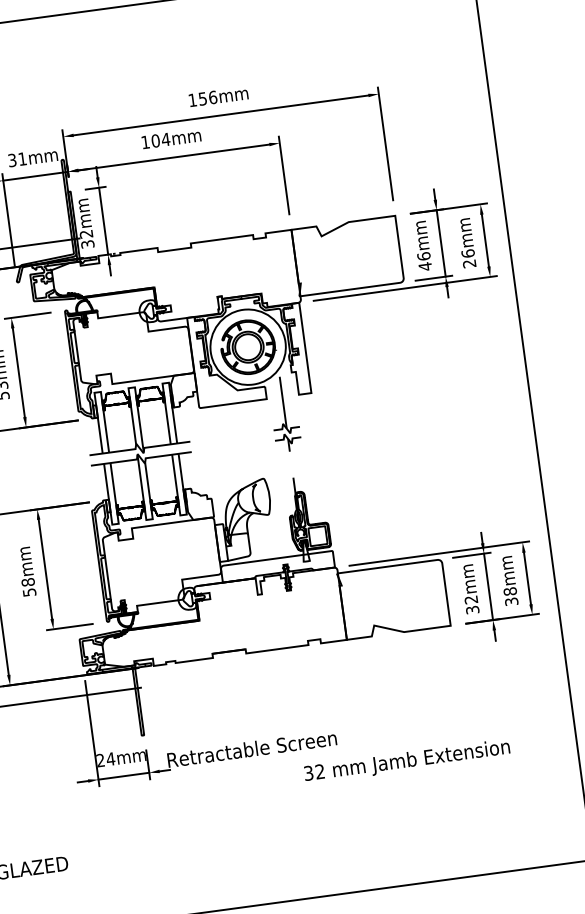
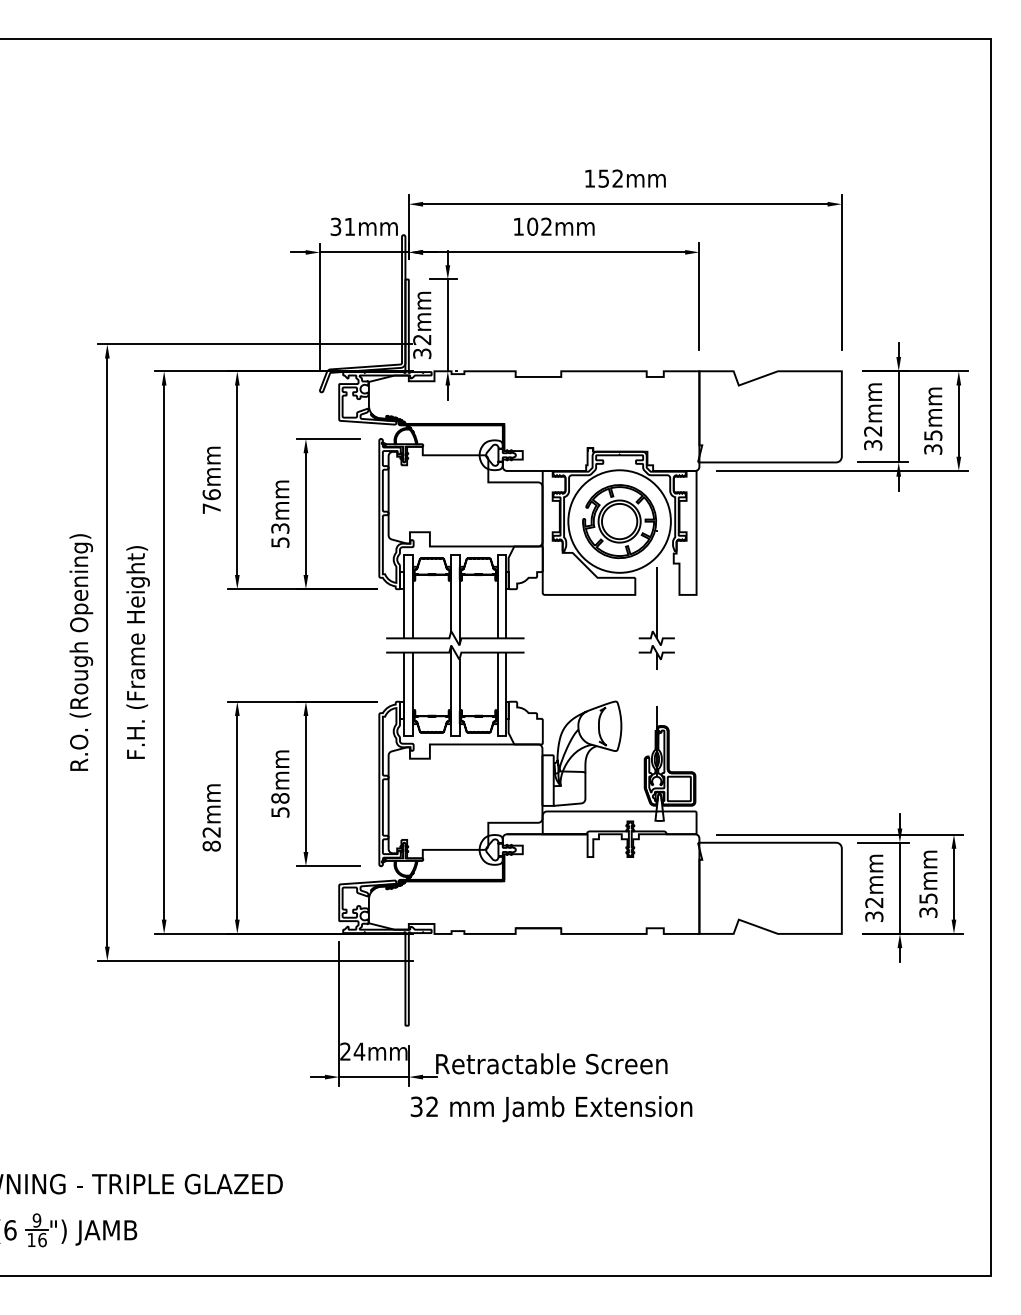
text: (212, 97) -> (617, 178), 156mm -> 152mm
text: (165, 139) -> (546, 226), 104mm -> 102mm
text: (469, 258) -> (933, 442), 26mm -> 35mm
text: (424, 261) -> (873, 438), 46mm -> 32mm
text: (510, 591) -> (928, 898), 38mm -> 35mm
text: (407, 761) -> (551, 1109), moved

